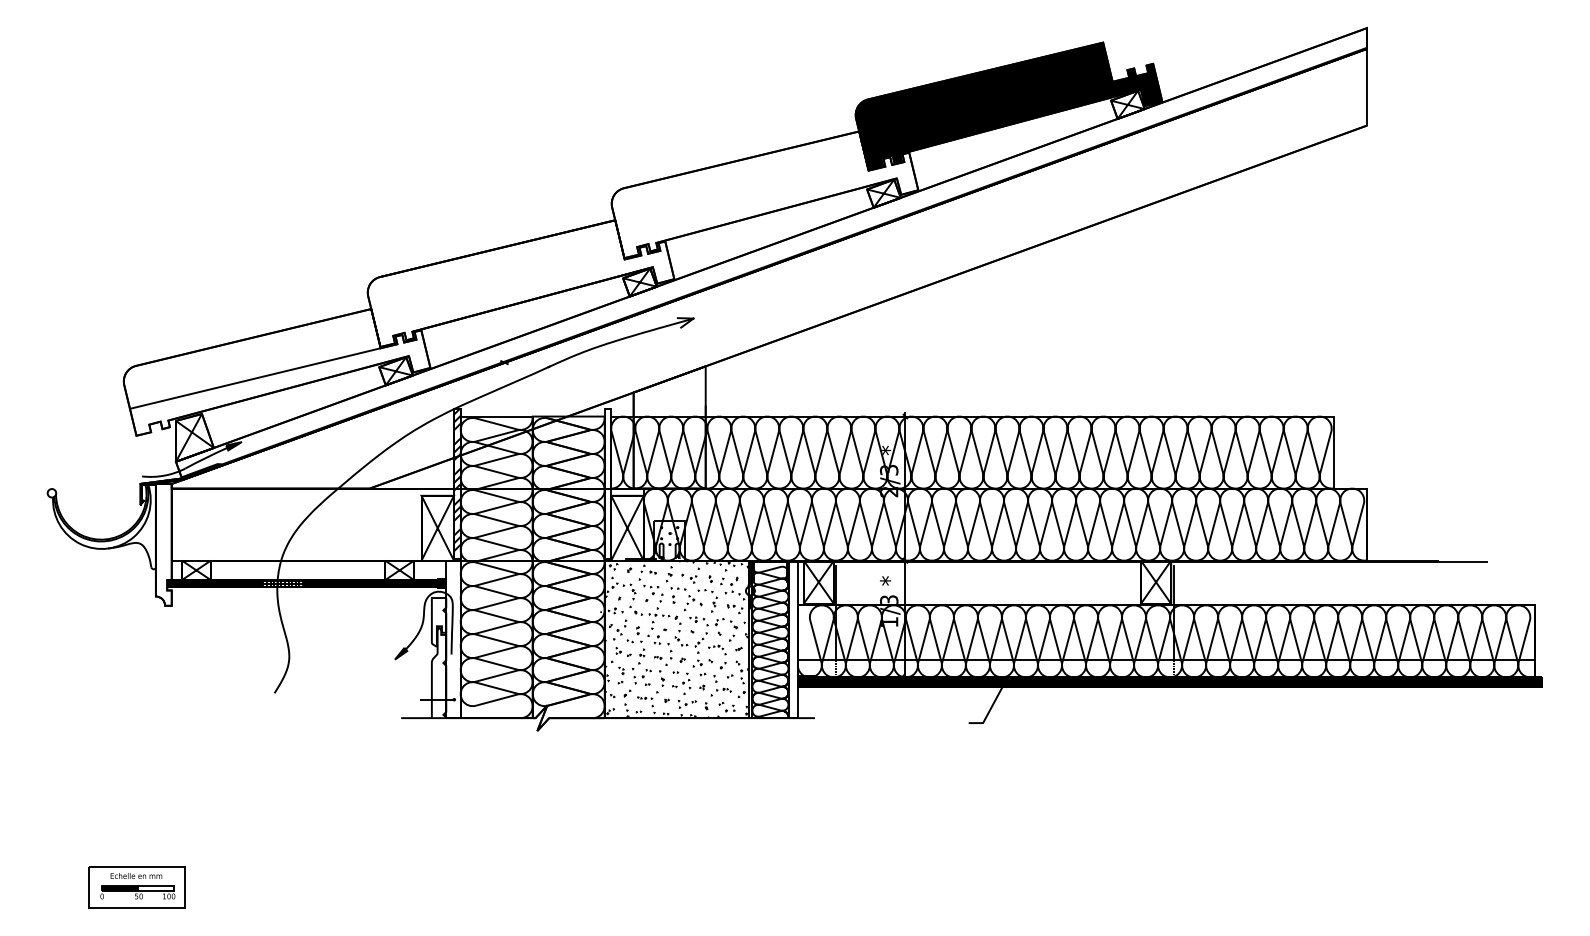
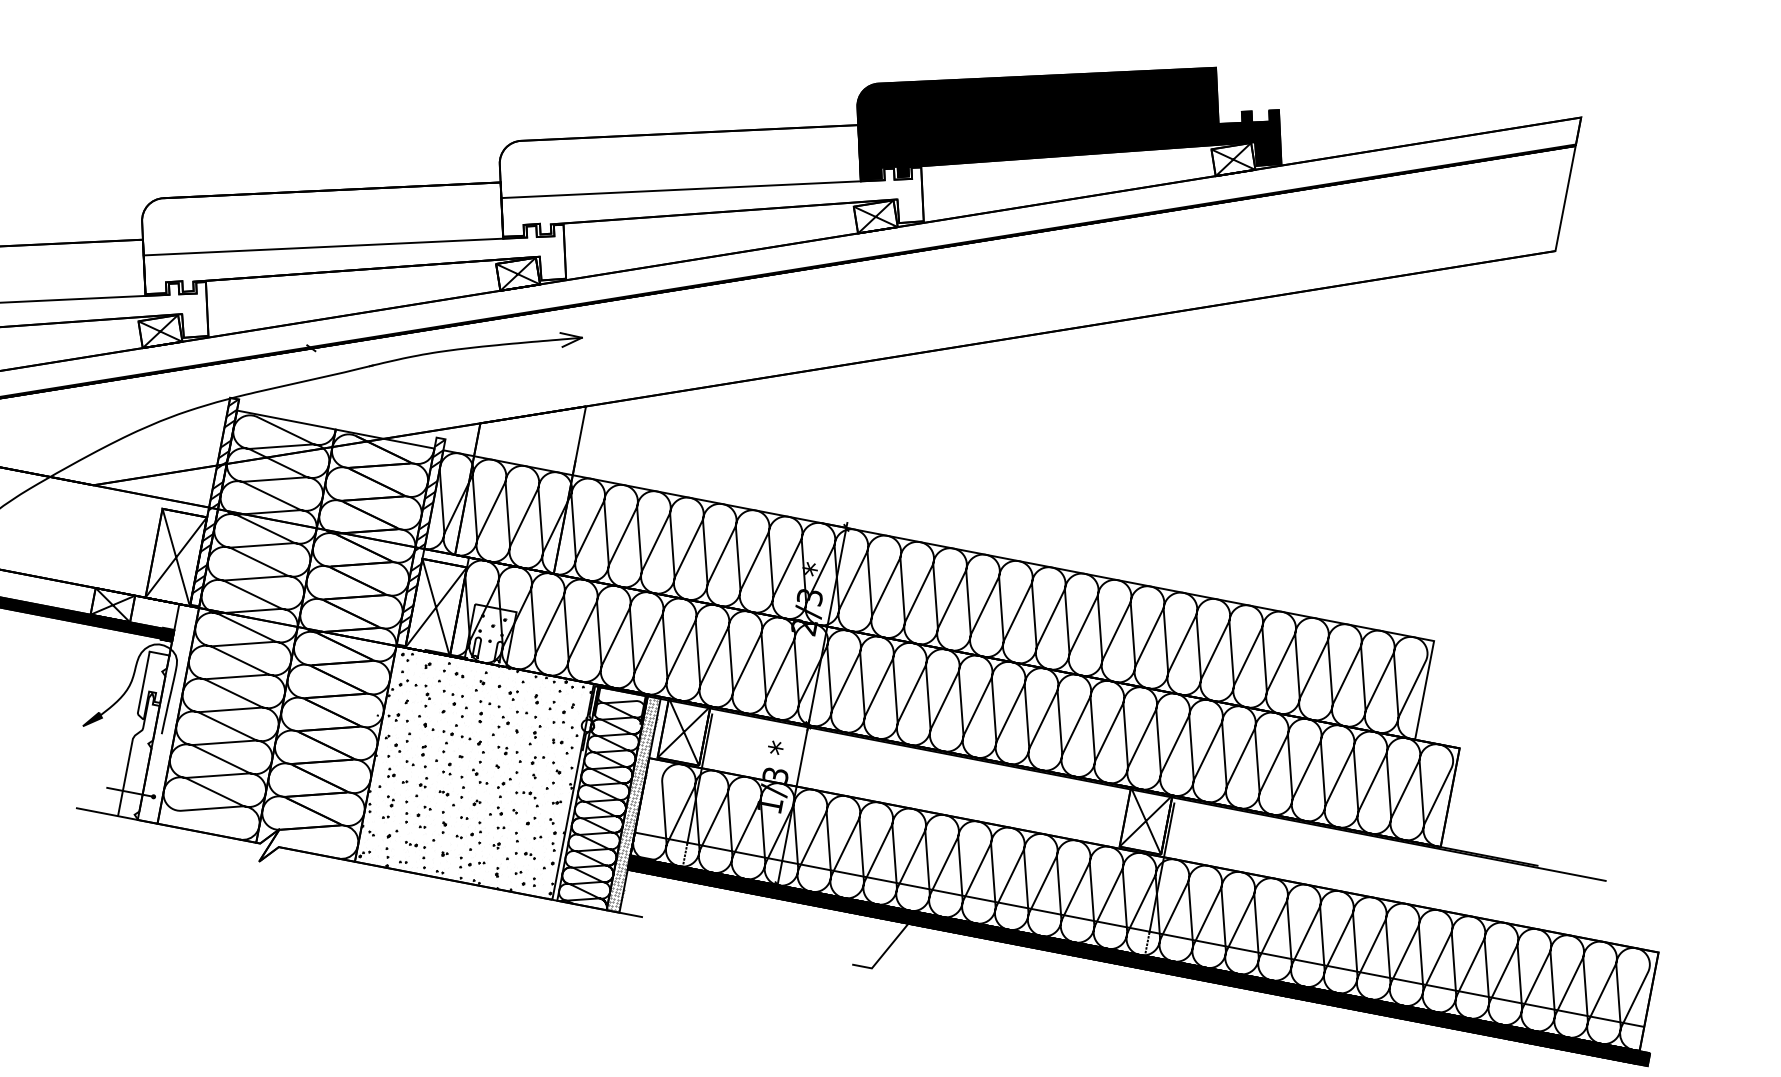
line: (742, 200) -> (680, 188), added
line: (498, 289) -> (322, 246), added
hatch: (607, 479) -> (421, 535), added
hatch: (792, 638) -> (633, 802), added

